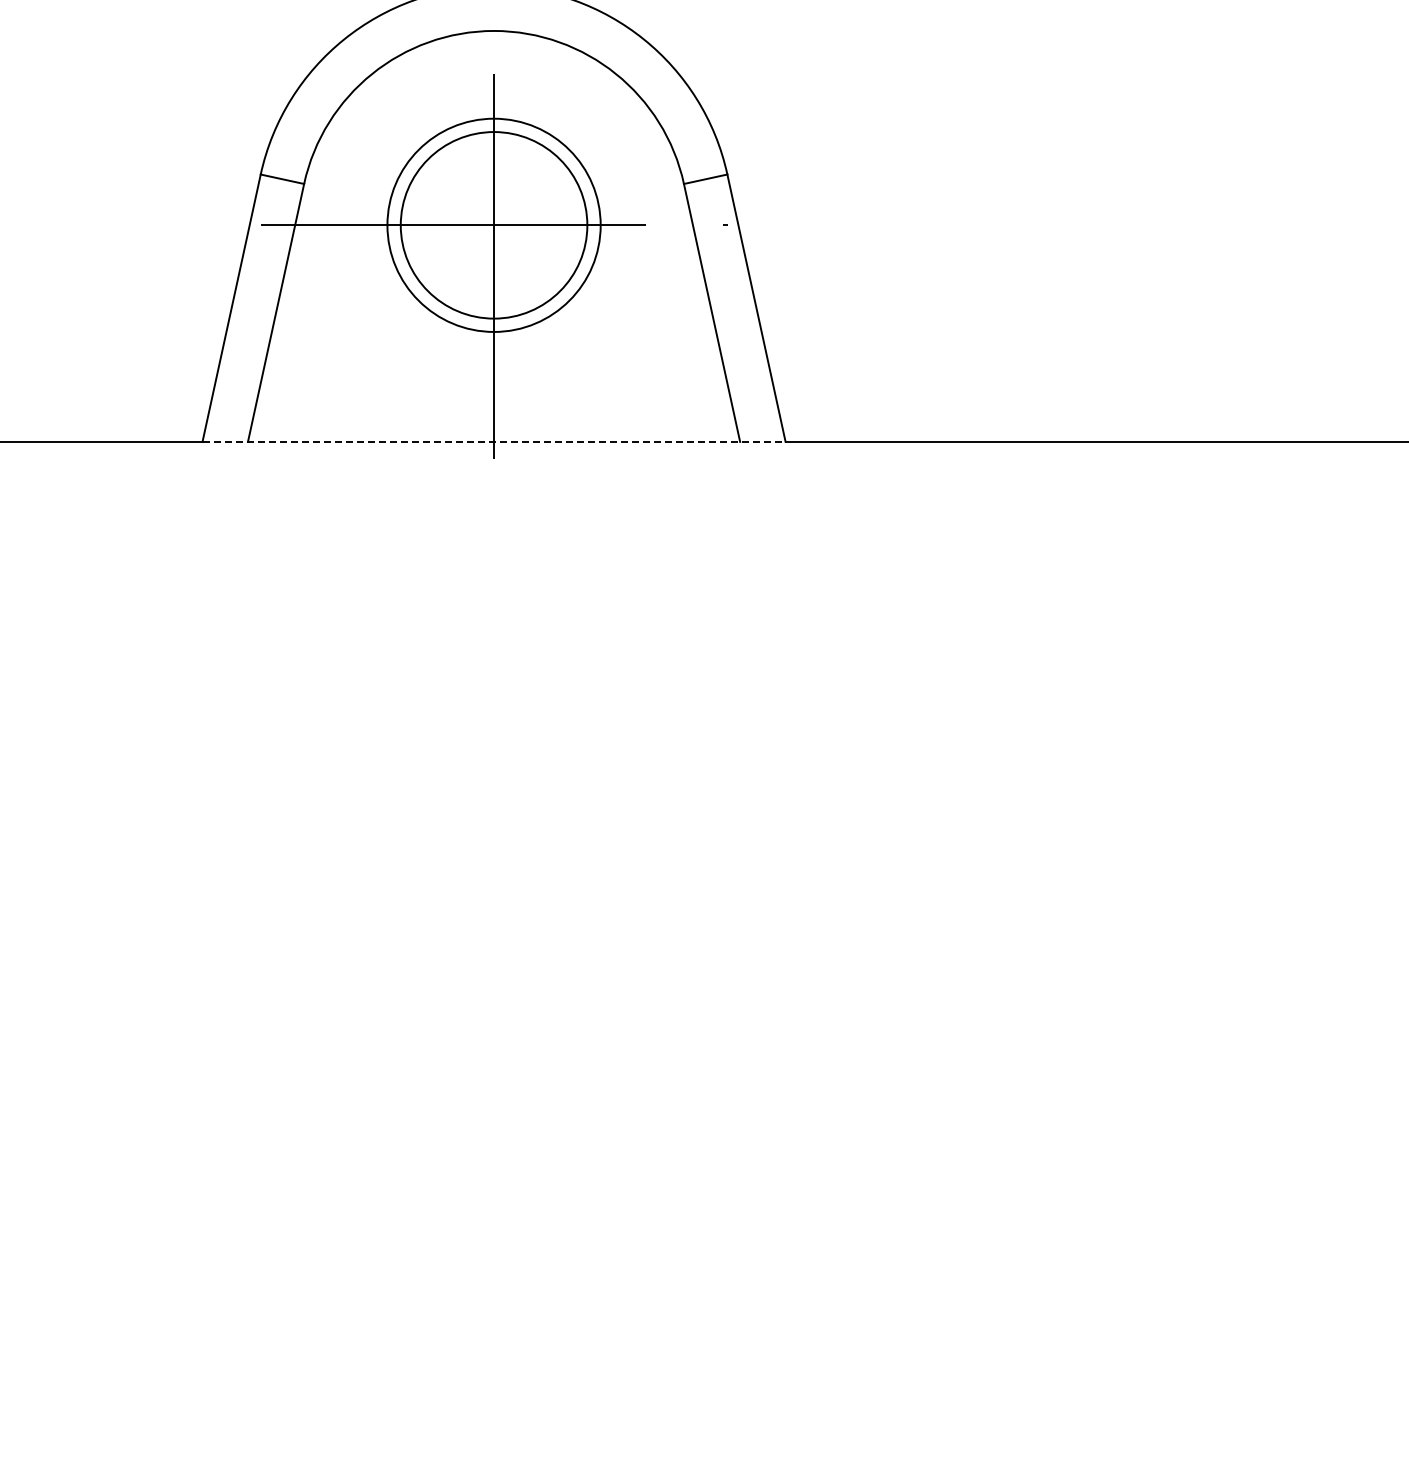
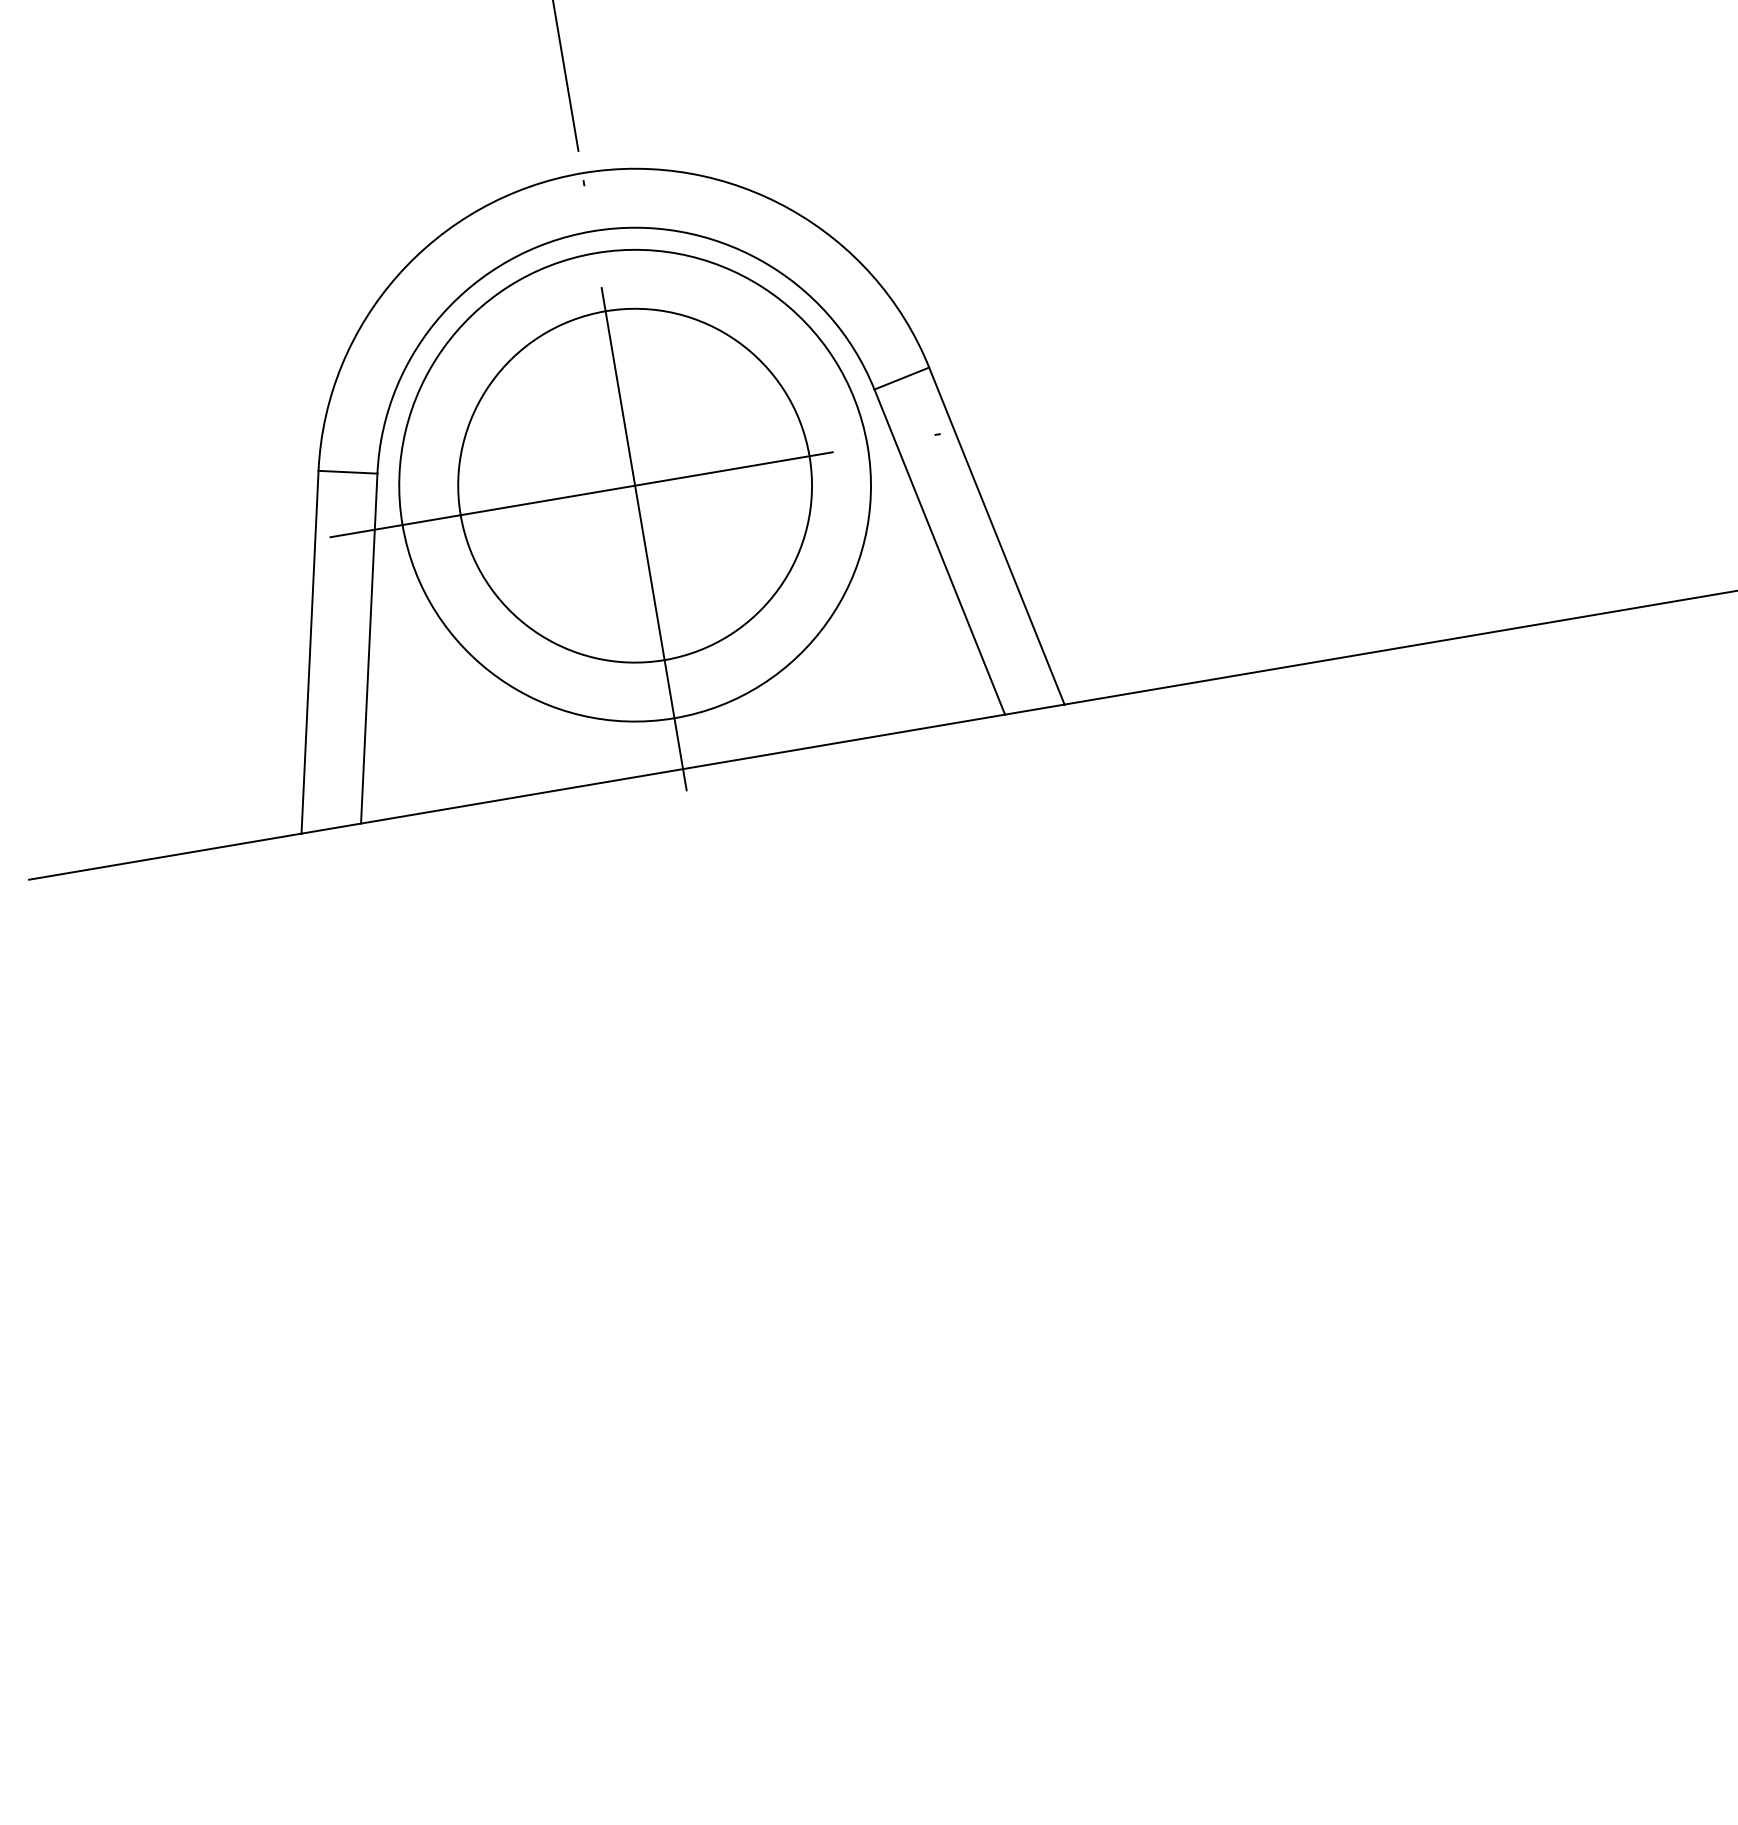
circle: (493, 225) -> (634, 486), size x1.43
circle: (493, 225) -> (634, 486), size x1.67
line: (494, 441) -> (683, 768), dashed -> solid

